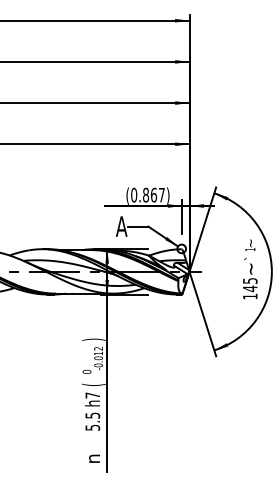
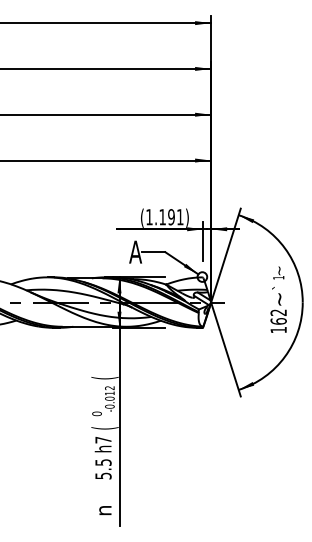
text: (147, 195) -> (164, 217), (0.867) -> (1.191)
text: (250, 285) -> (278, 317), 145 -> 162
text: (93, 339) -> (104, 377), ) -> (

